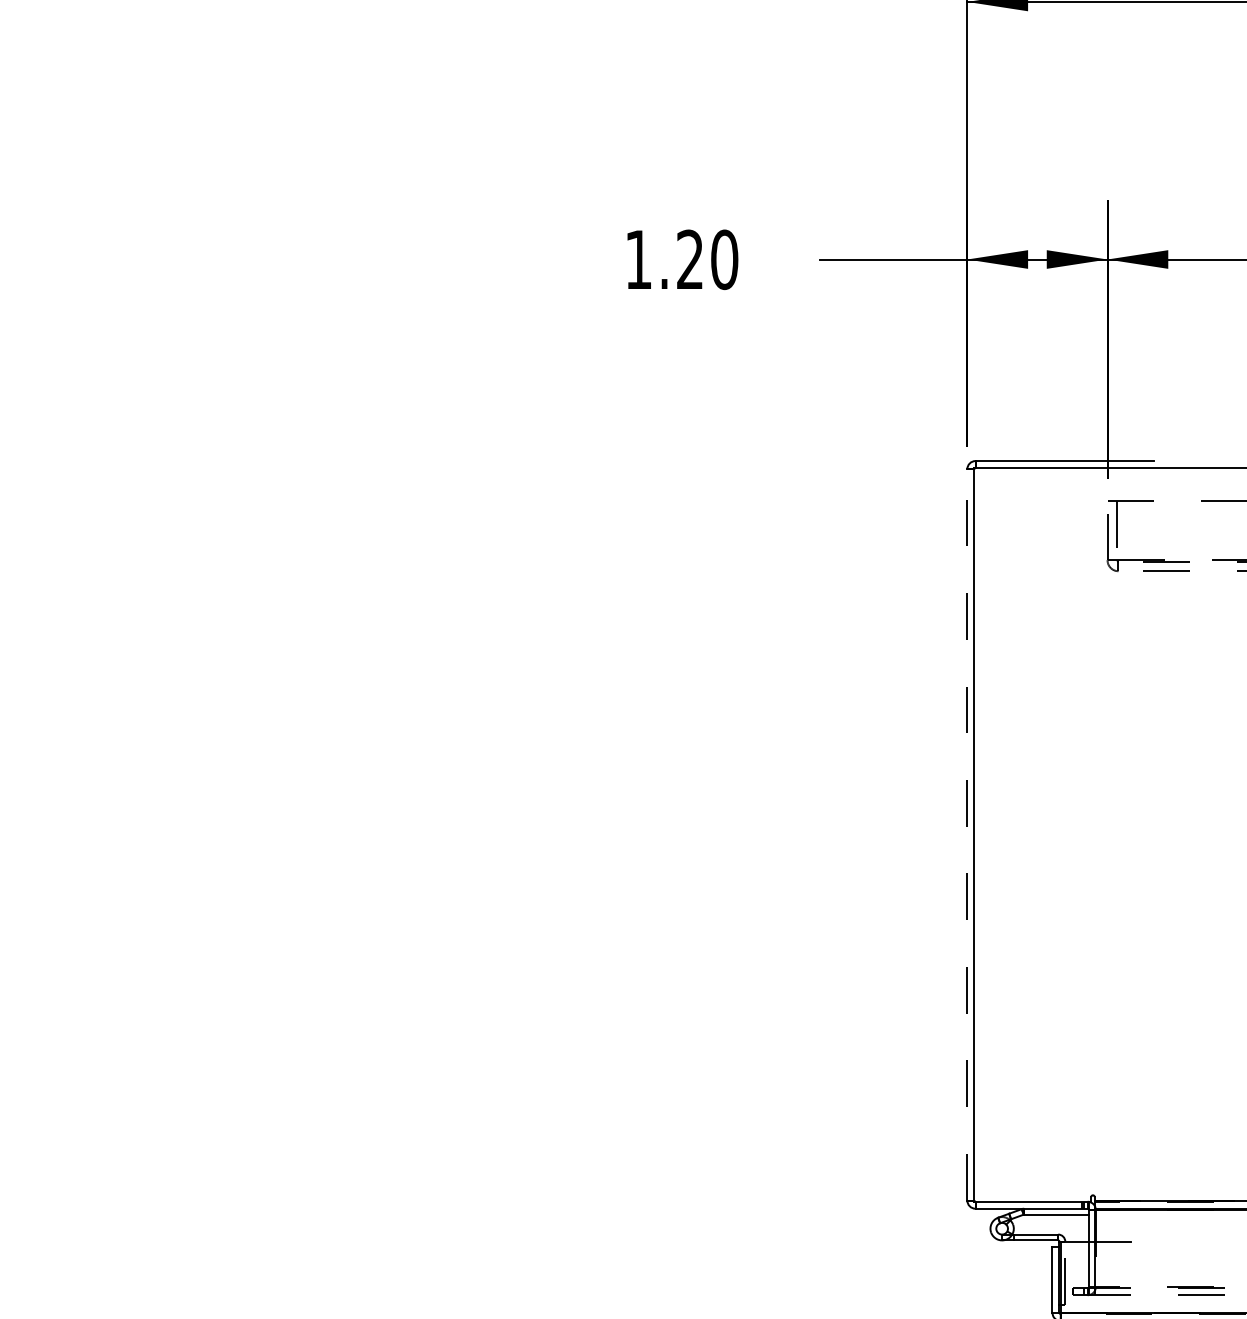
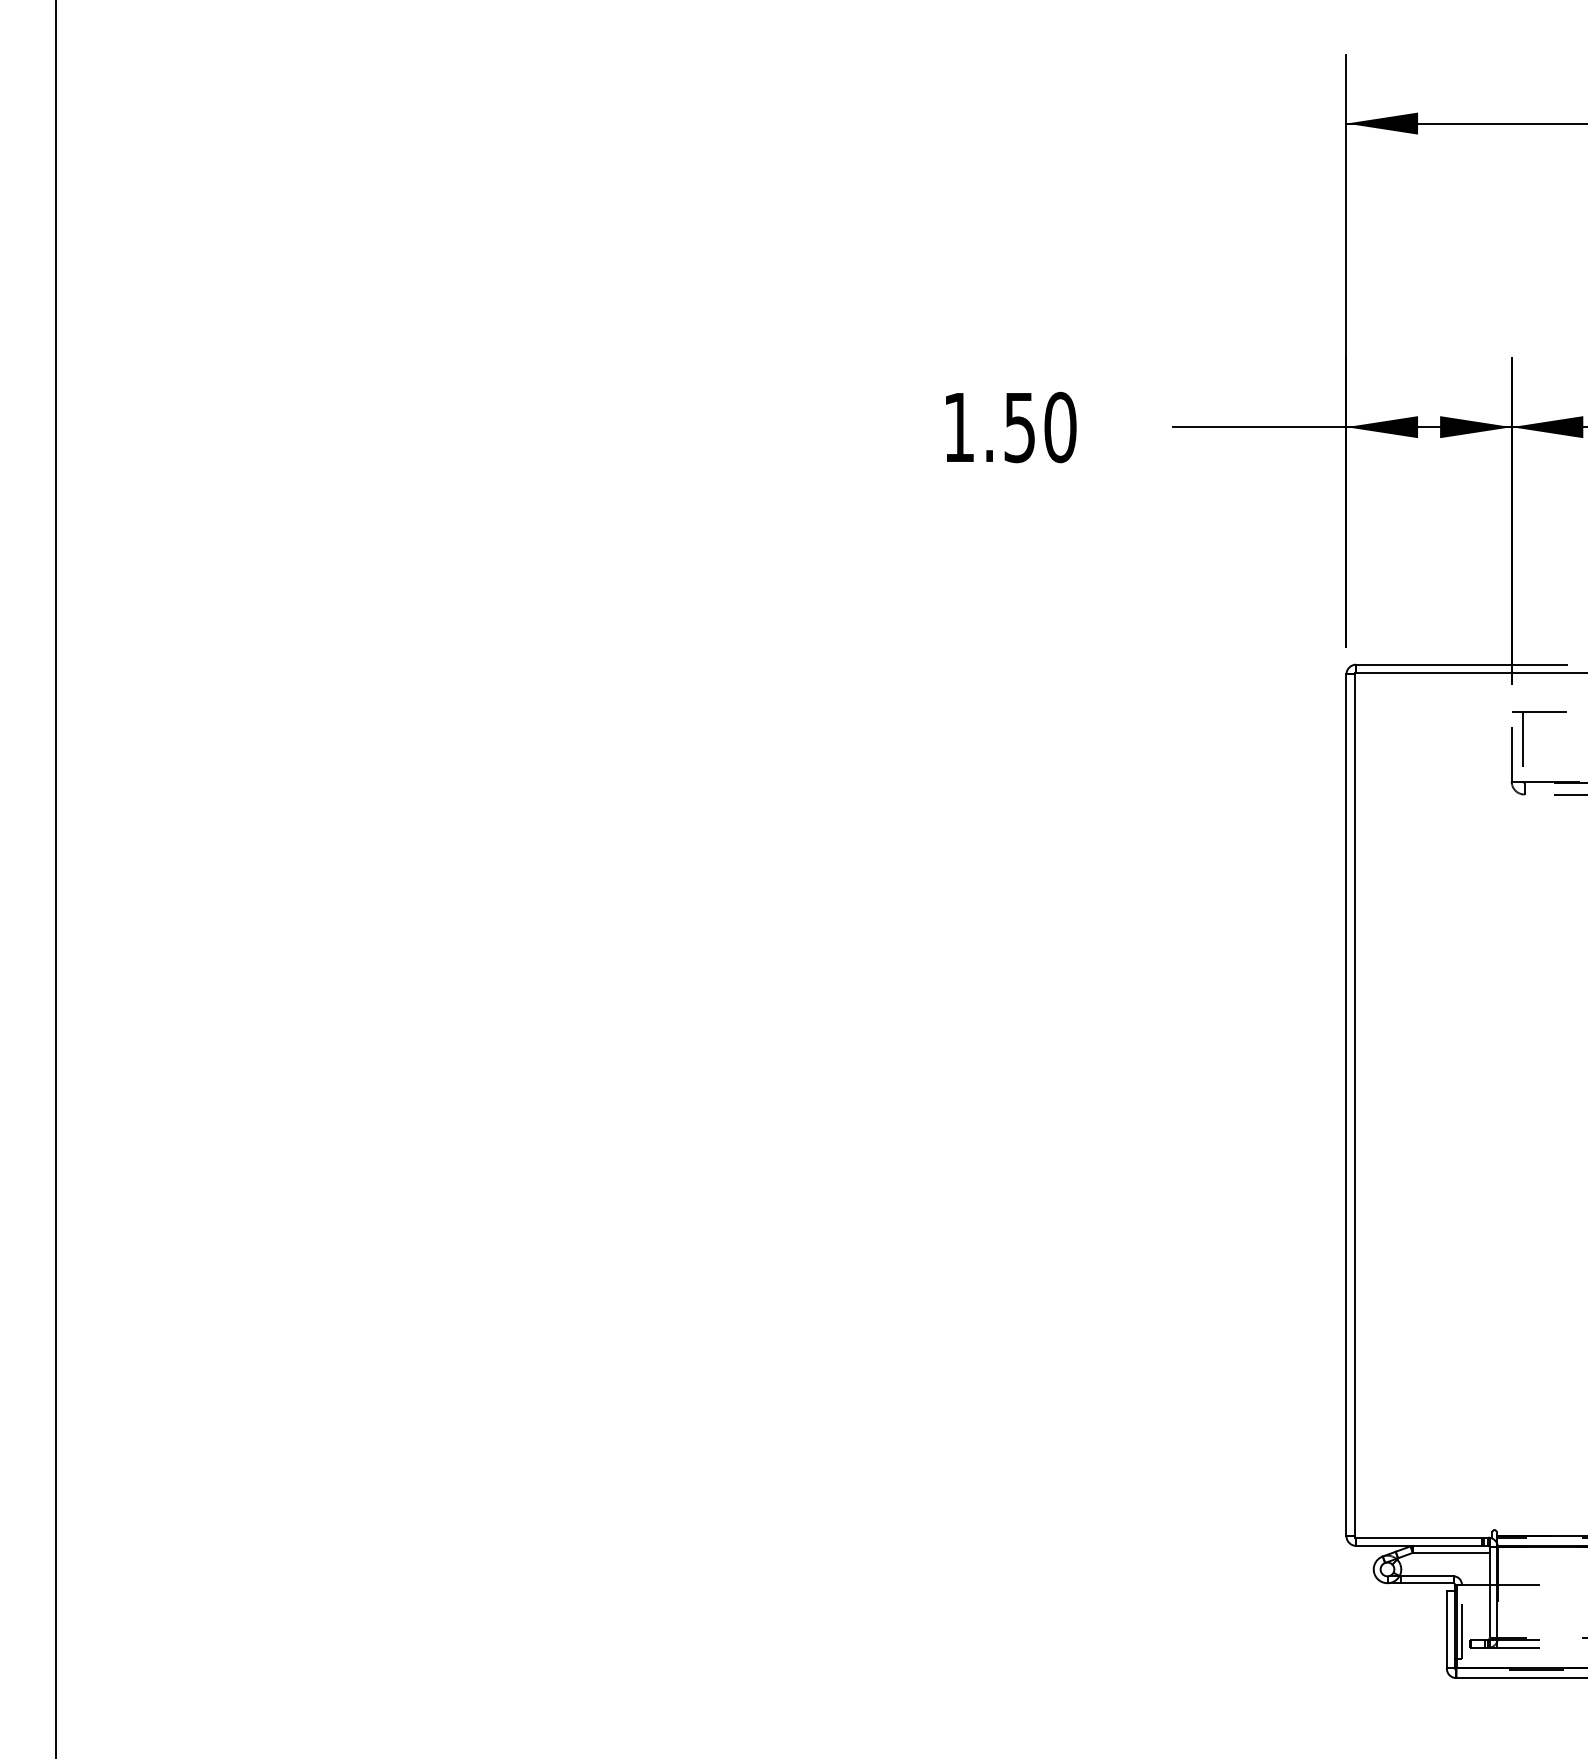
text: (689, 259) -> (1019, 427), 1.20 -> 1.50
line: (967, 835) -> (1346, 1105), dashed -> solid

